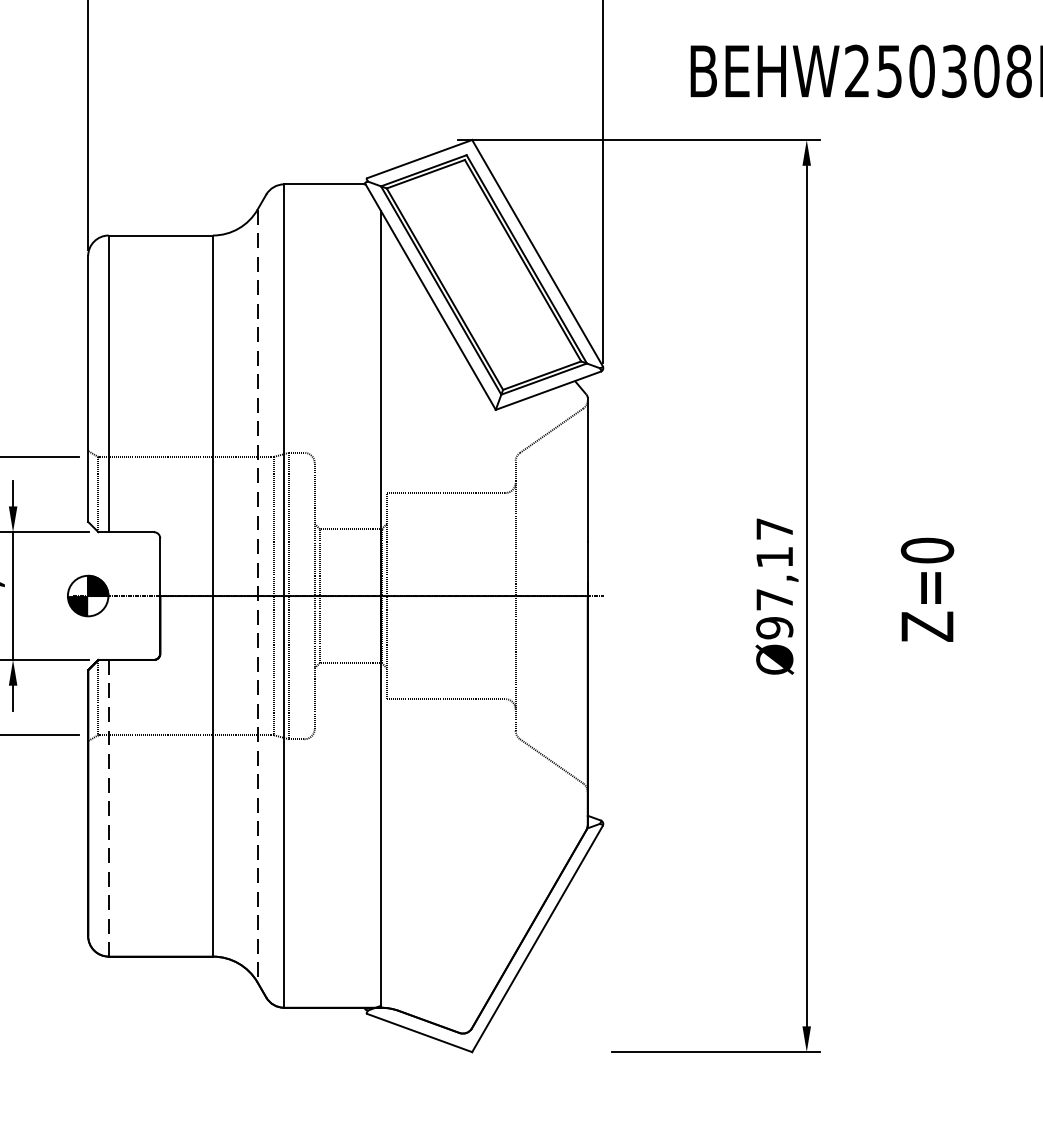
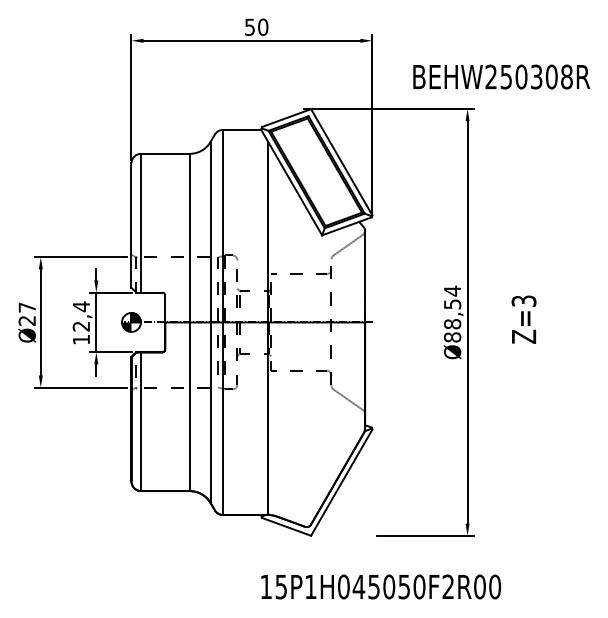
text: (926, 551) -> (523, 301), Z=0 -> Z=3
text: (774, 576) -> (452, 313), Ø97,17 -> Ø88,54
line: (257, 596) -> (210, 322), dashed -> solid
line: (109, 809) -> (141, 422), dashed -> solid

